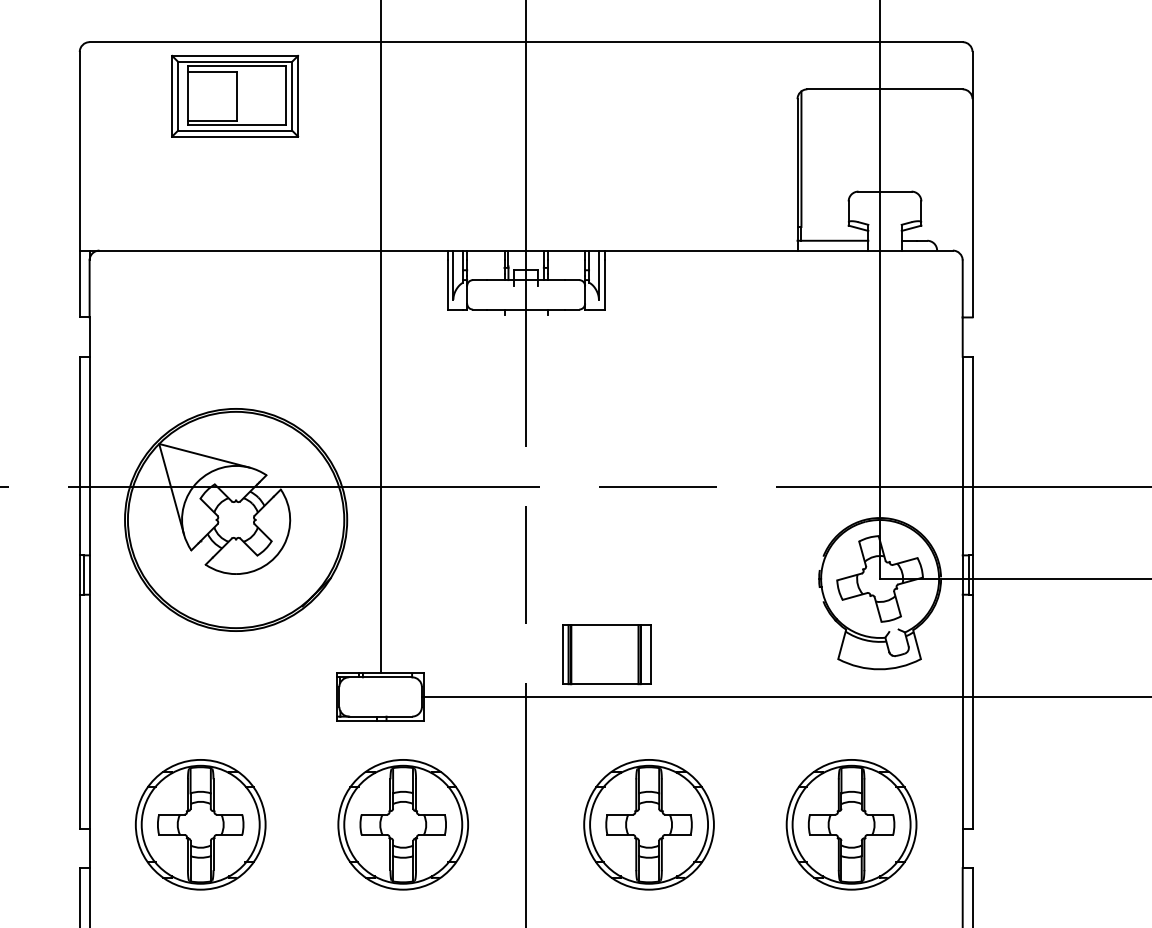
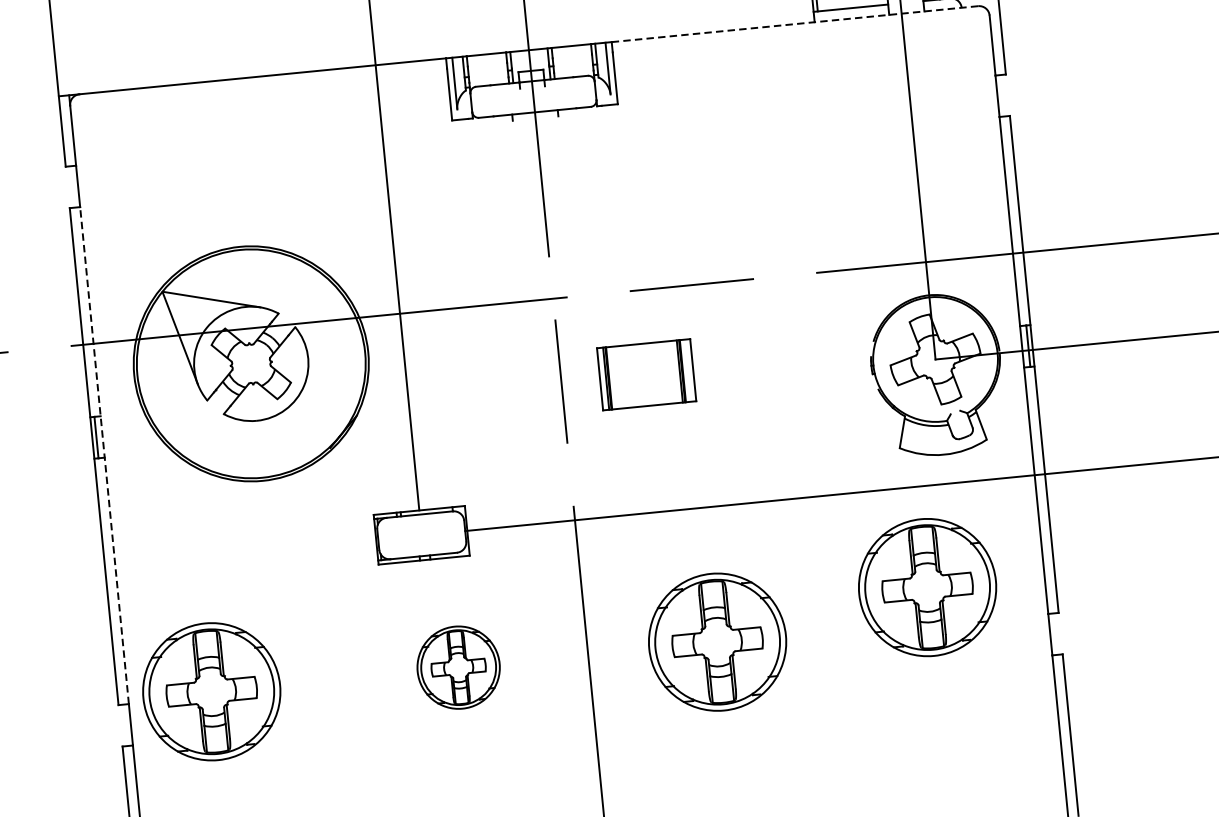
line: (779, 250) -> (795, 23), solid -> dashed
line: (89, 592) -> (104, 455), solid -> dashed
part: (606, 654) -> (646, 374), moved
part: (200, 824) -> (211, 691), moved
part: (402, 824) -> (457, 667), size x0.6
part: (851, 824) -> (927, 587), moved

